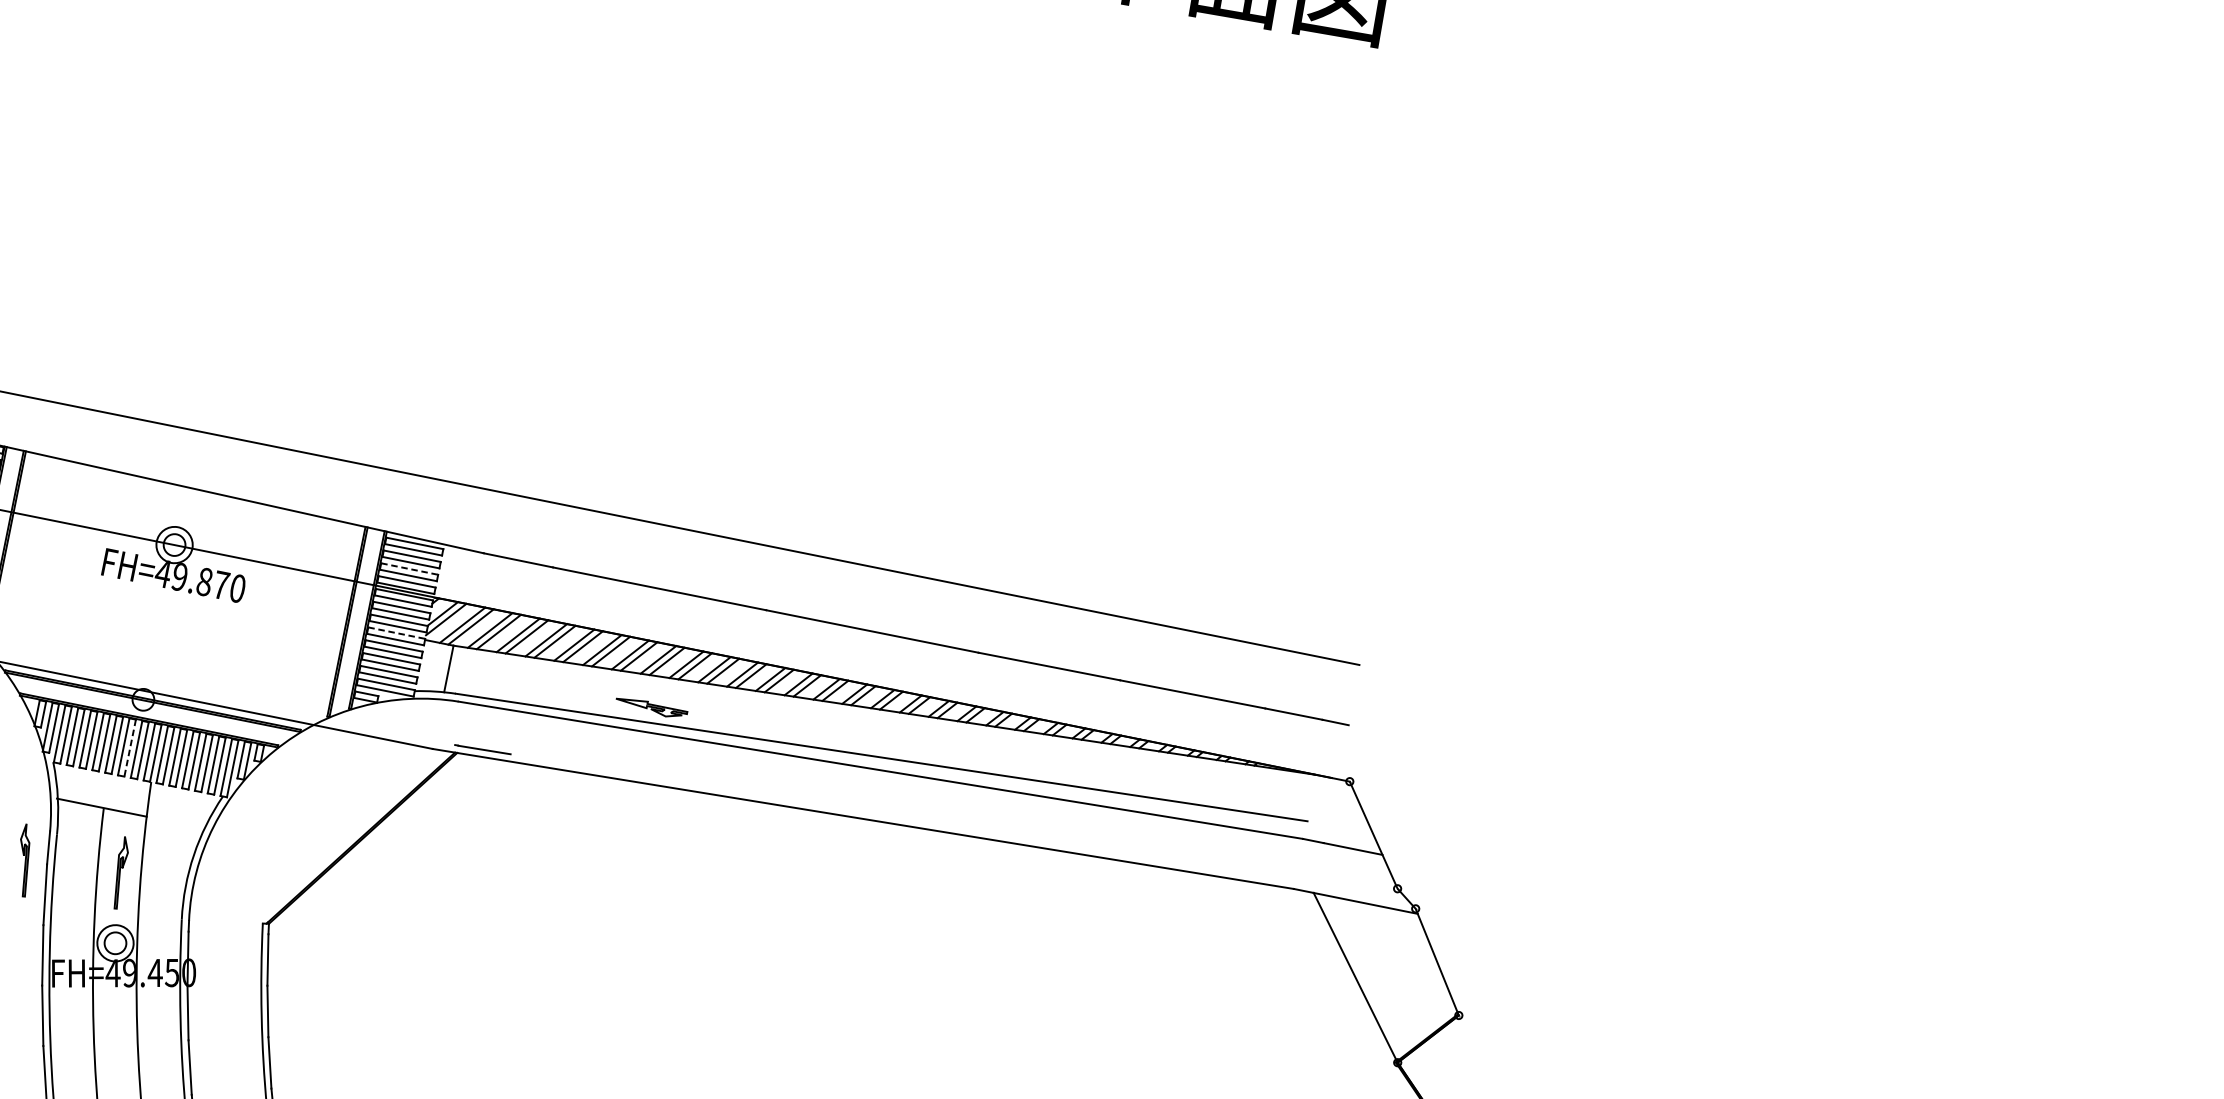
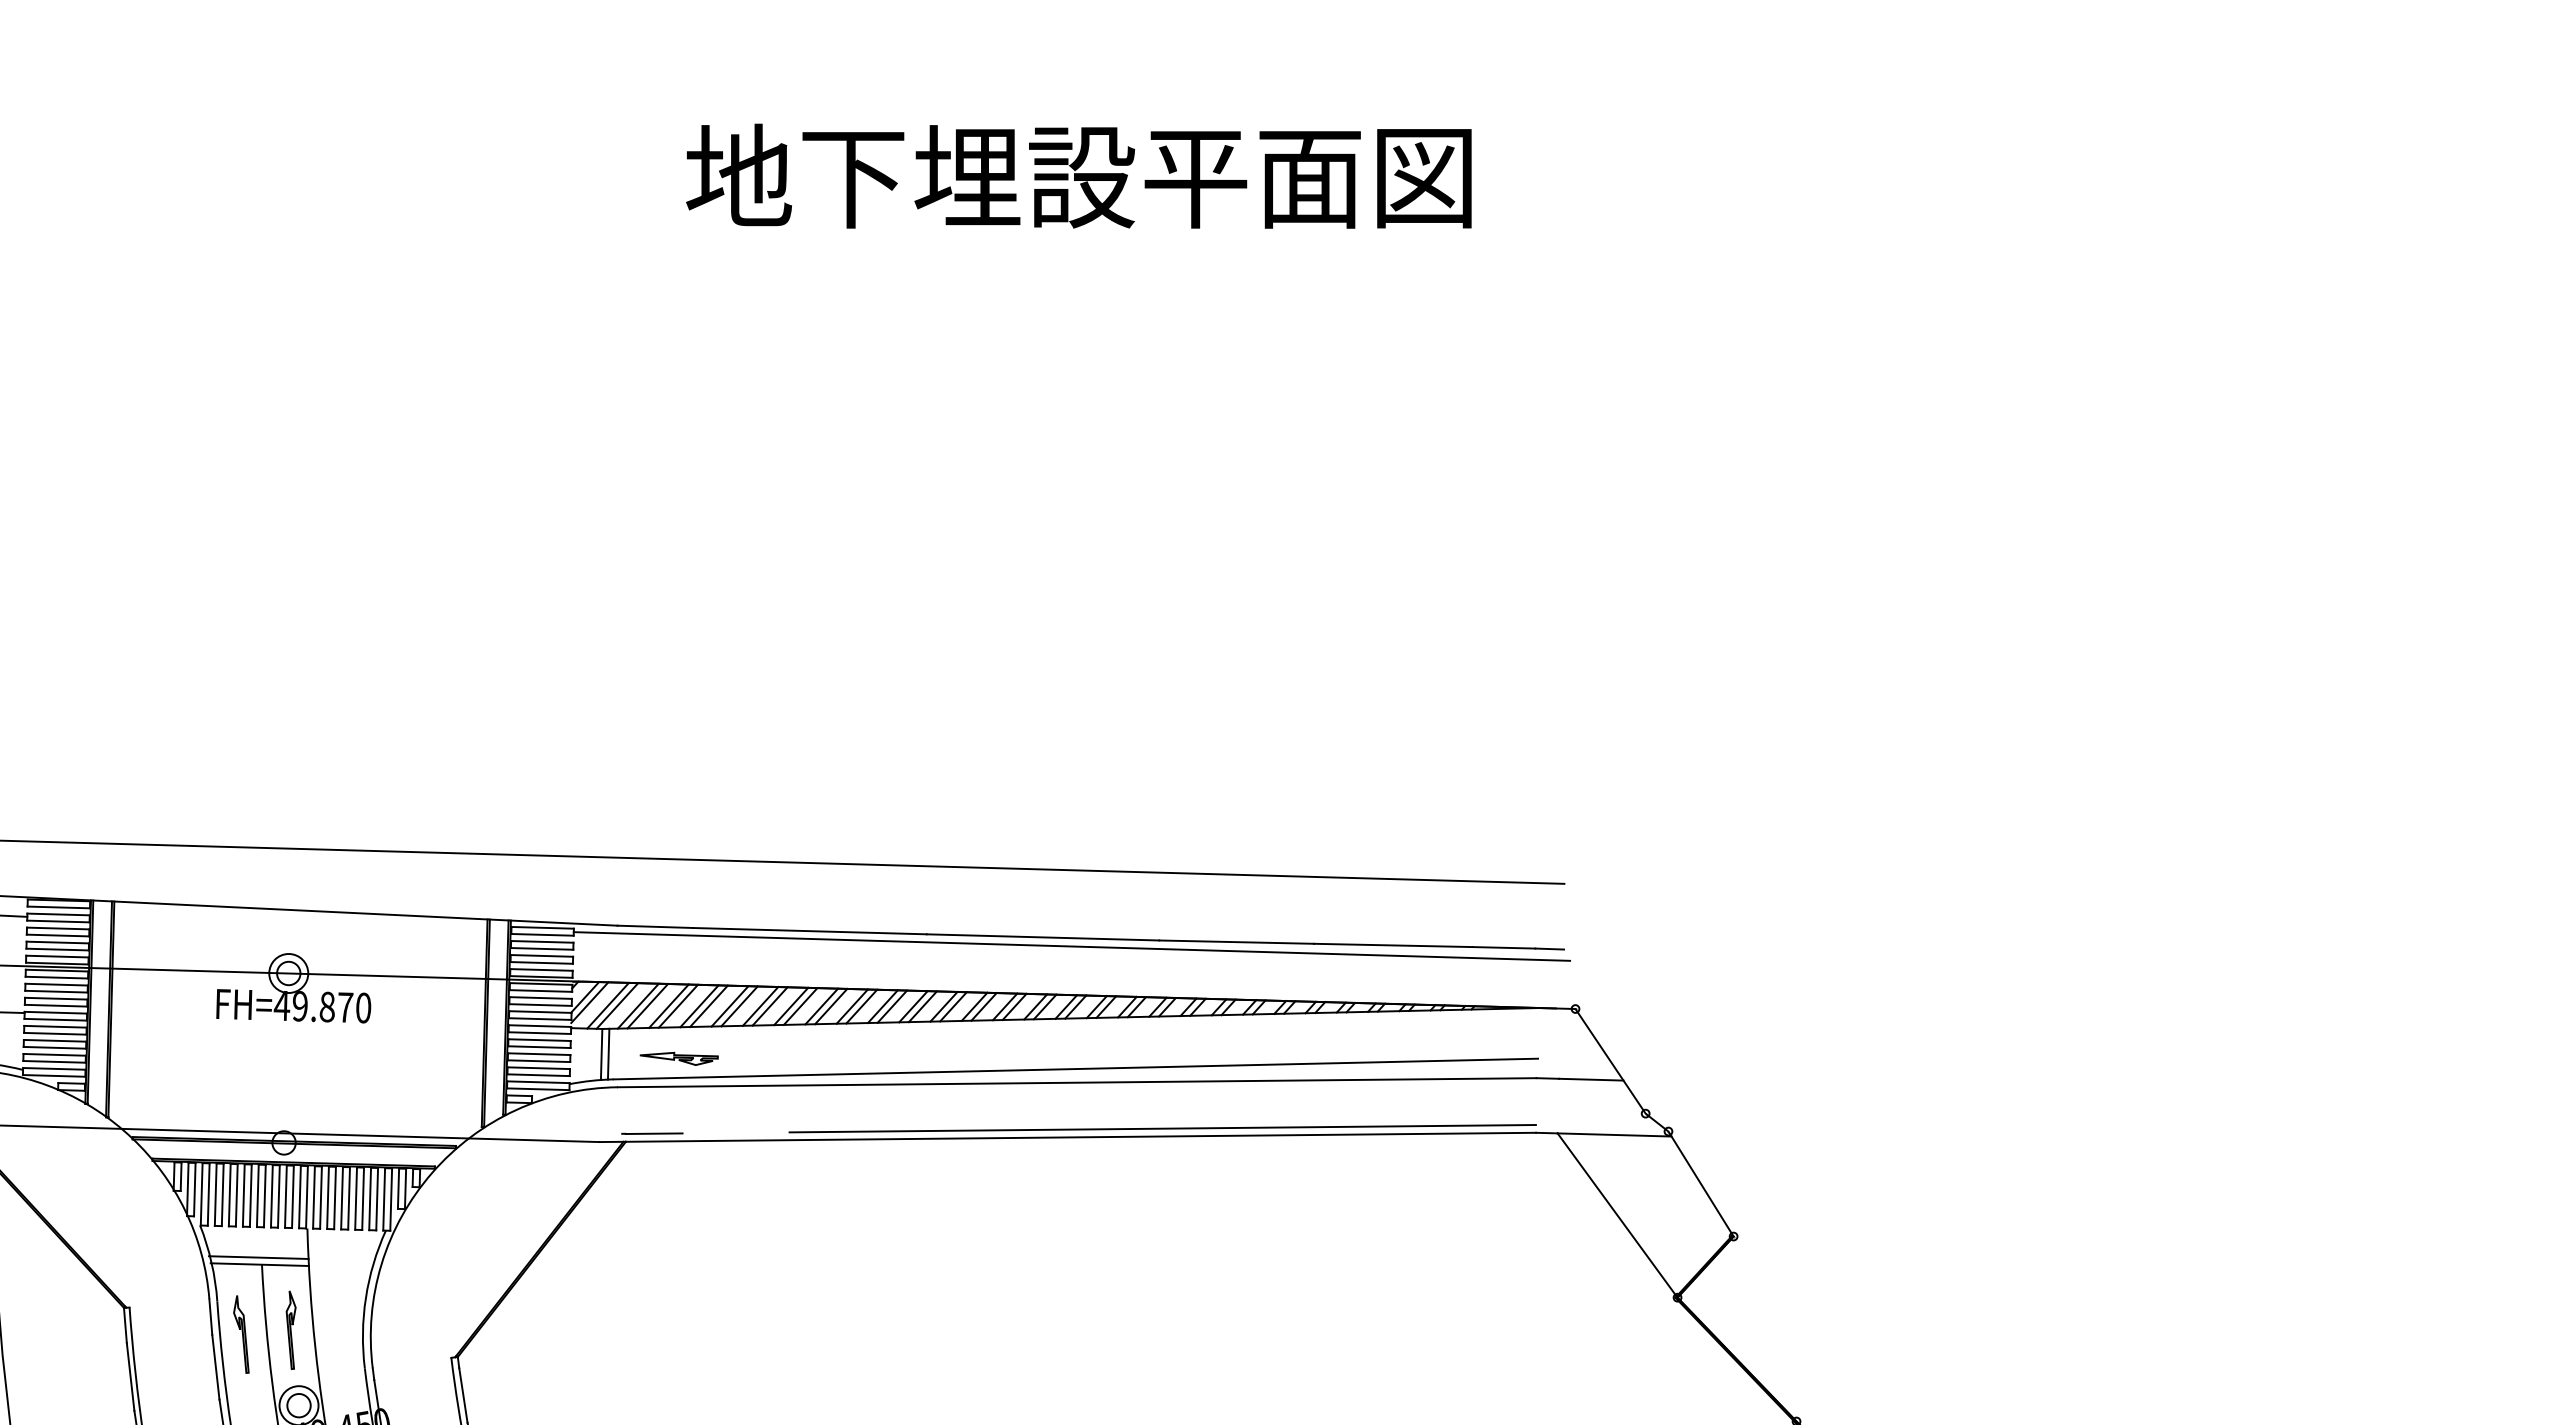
line: (410, 568) -> (542, 955), dashed -> solid
line: (397, 633) -> (540, 1026), dashed -> solid
line: (897, 644) -> (1071, 946), added
line: (455, 669) -> (608, 1053), added
part: (650, 707) -> (678, 1058), moved
line: (129, 748) -> (278, 1196), dashed -> solid
line: (101, 800) -> (258, 1257), added
line: (951, 825) -> (1162, 1128), added
part: (24, 860) -> (241, 1334), moved

